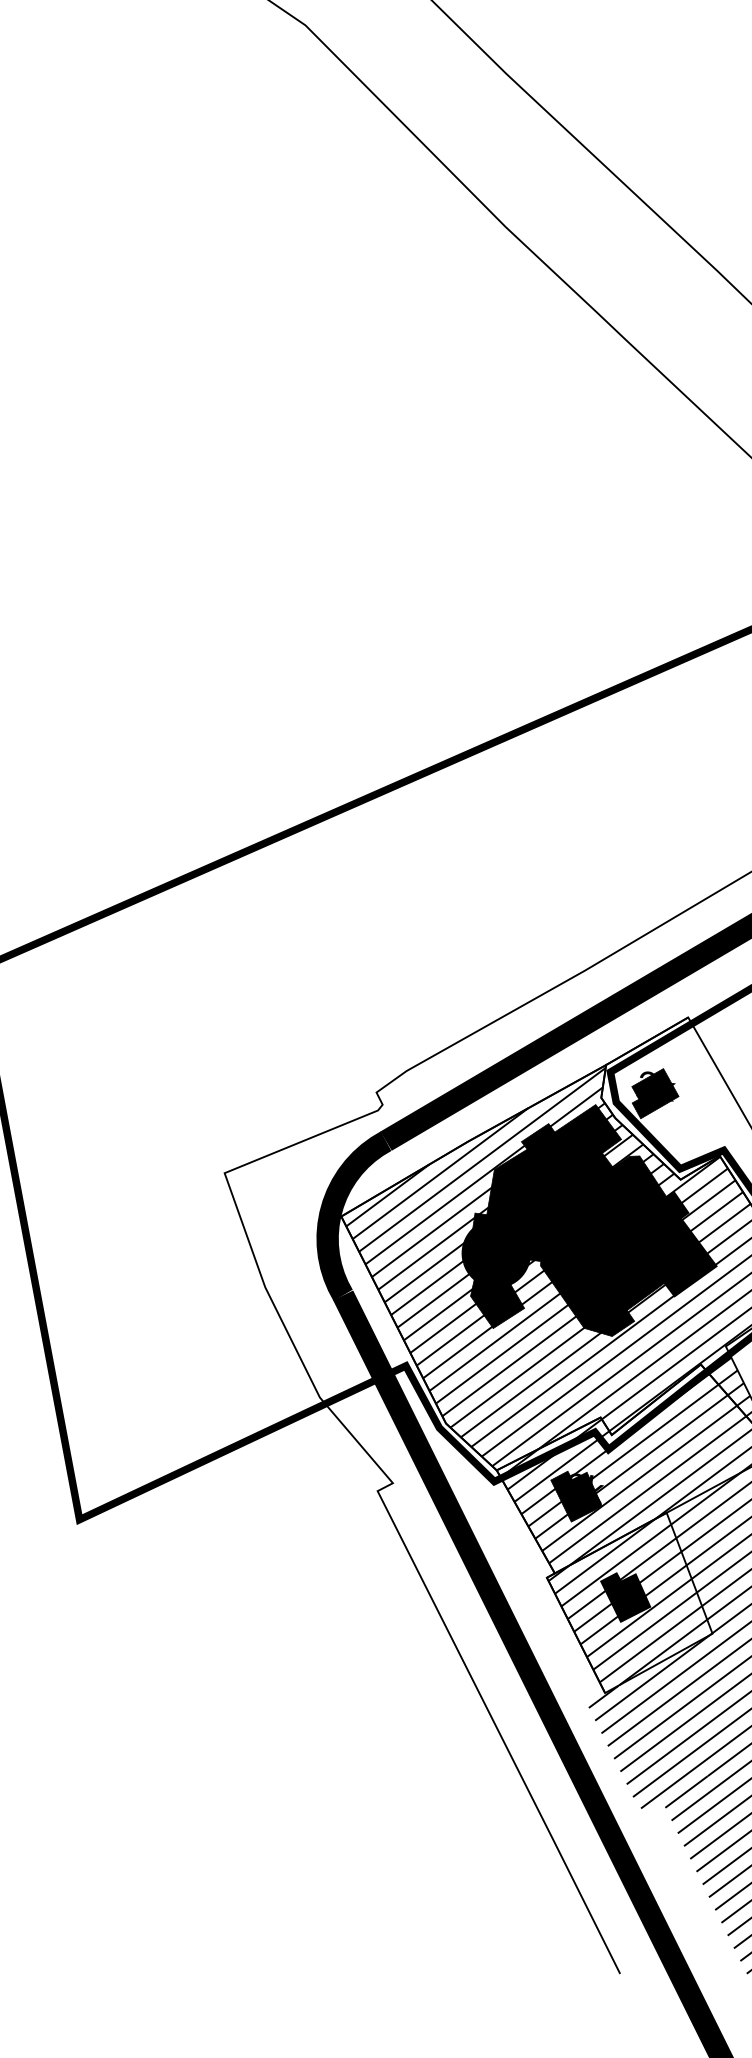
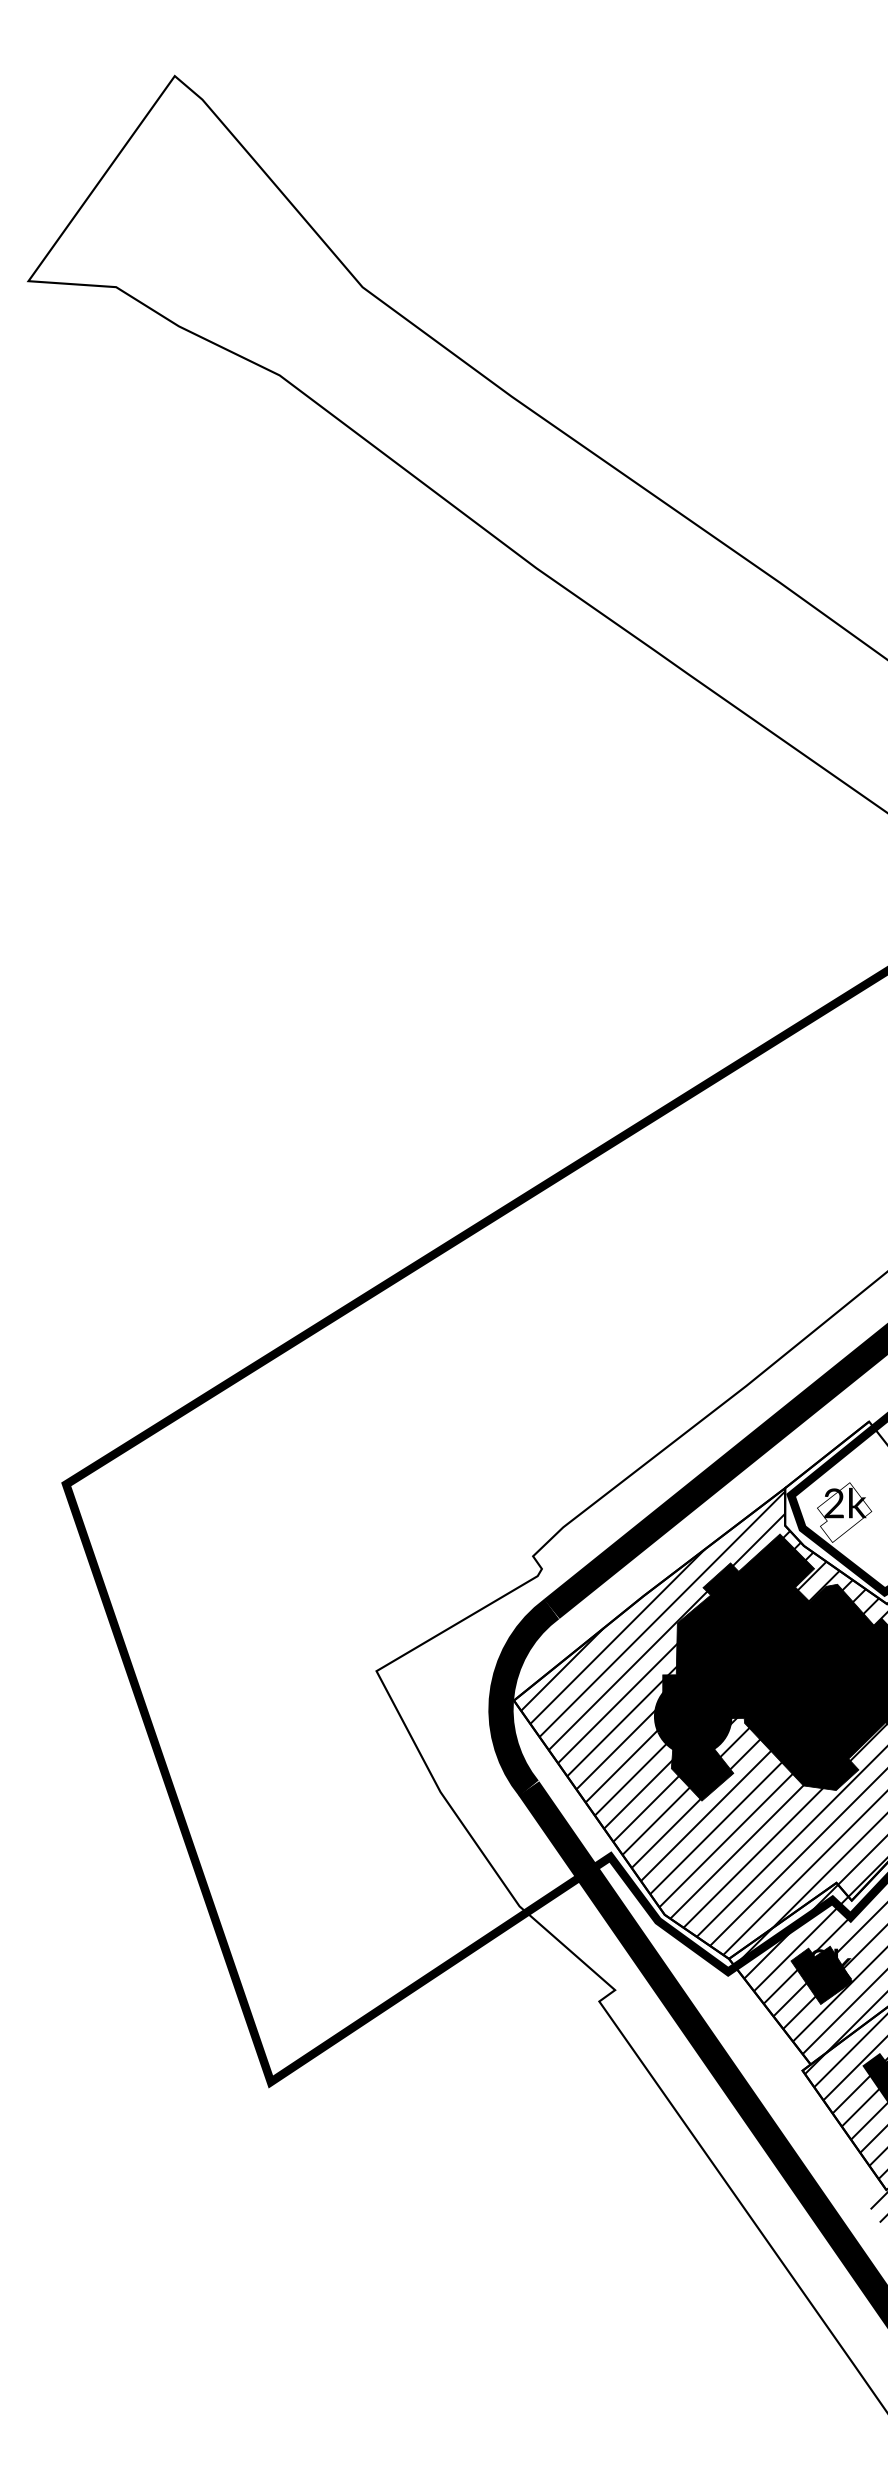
fill: (655, 1093) -> (844, 1512), removed

